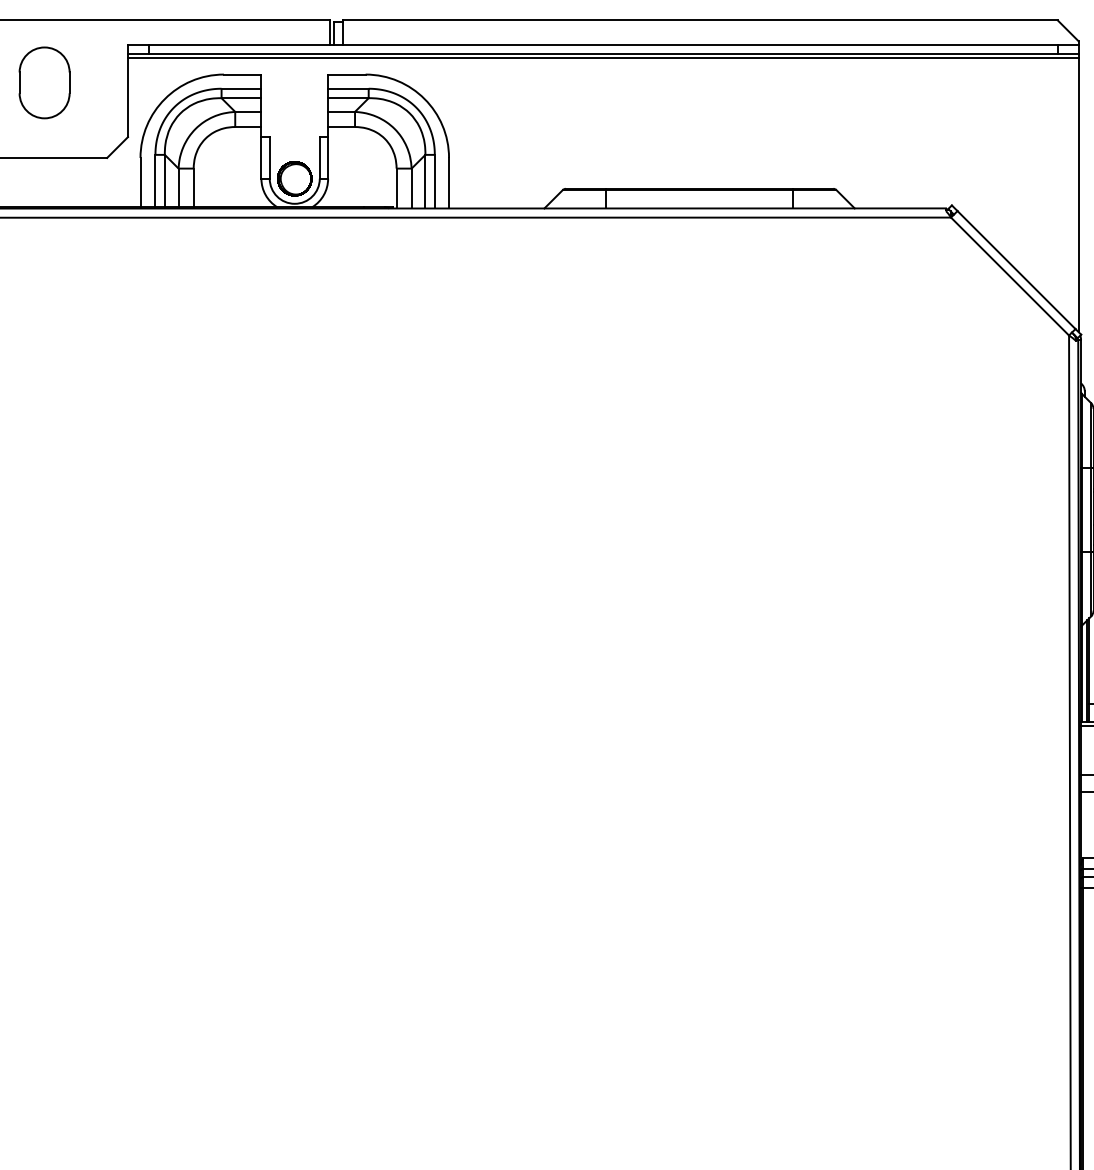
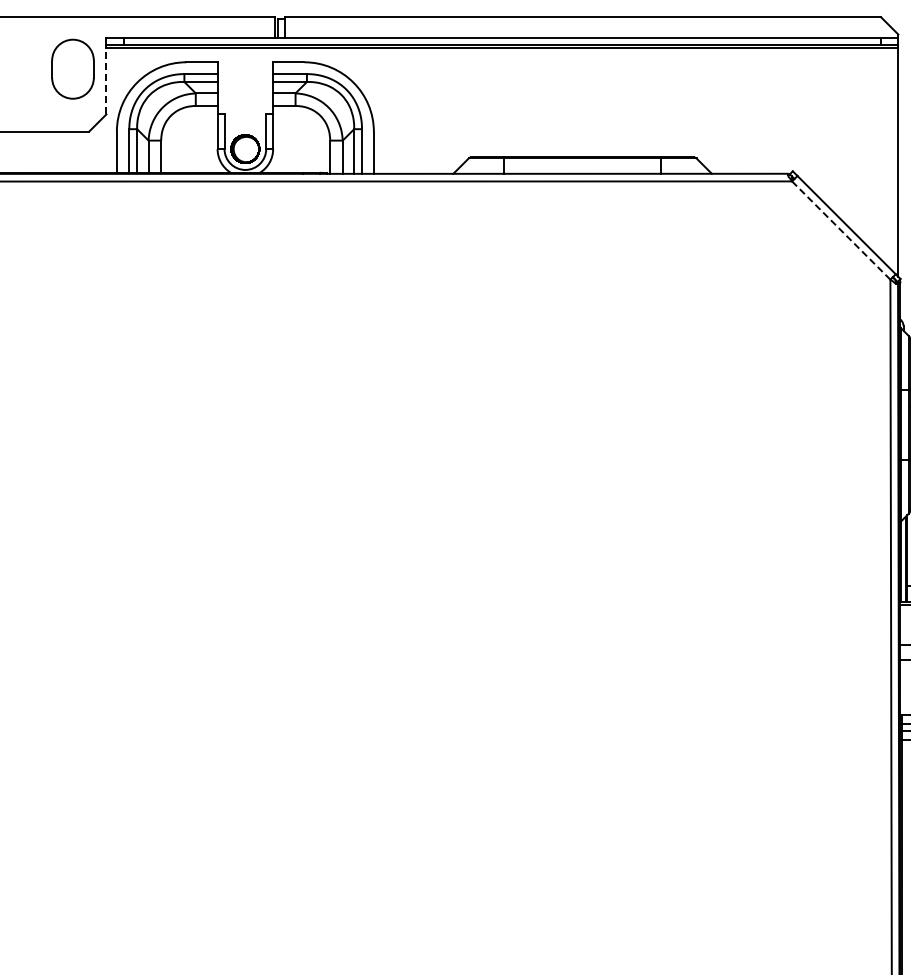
part: (44, 82) -> (72, 68), moved
line: (128, 97) -> (106, 81), solid -> dashed
line: (1010, 276) -> (841, 230), solid -> dashed

